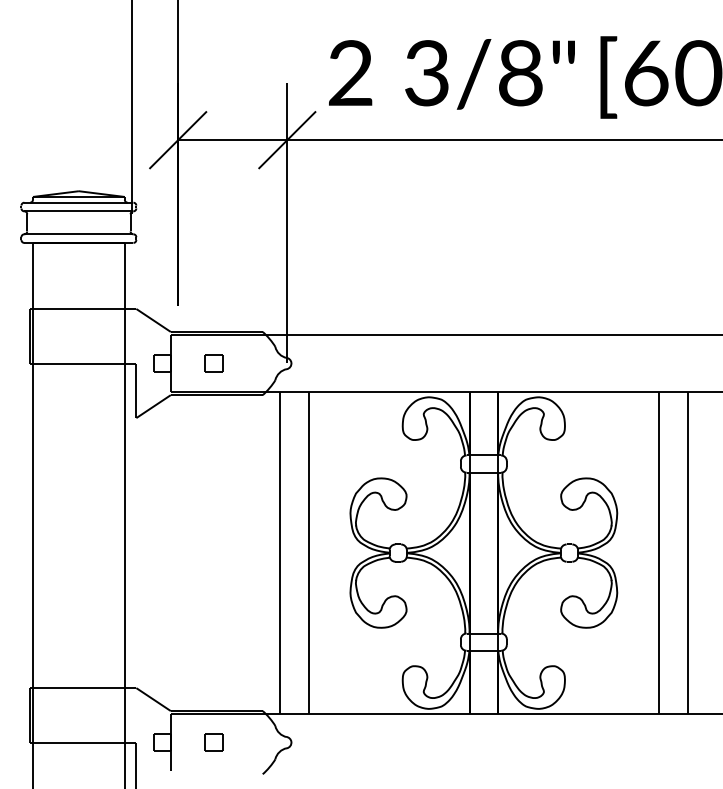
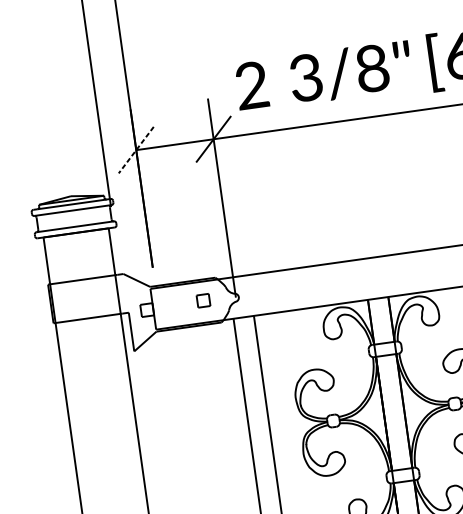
line: (178, 140) -> (136, 150), solid -> dashed
part: (213, 363) -> (203, 300), moved

